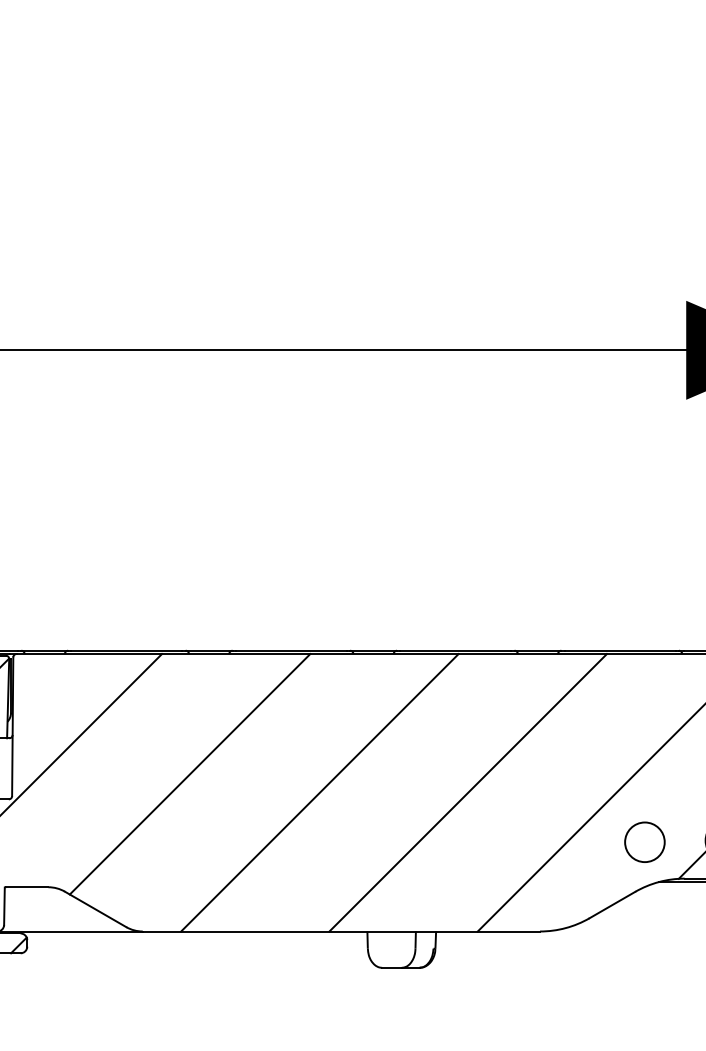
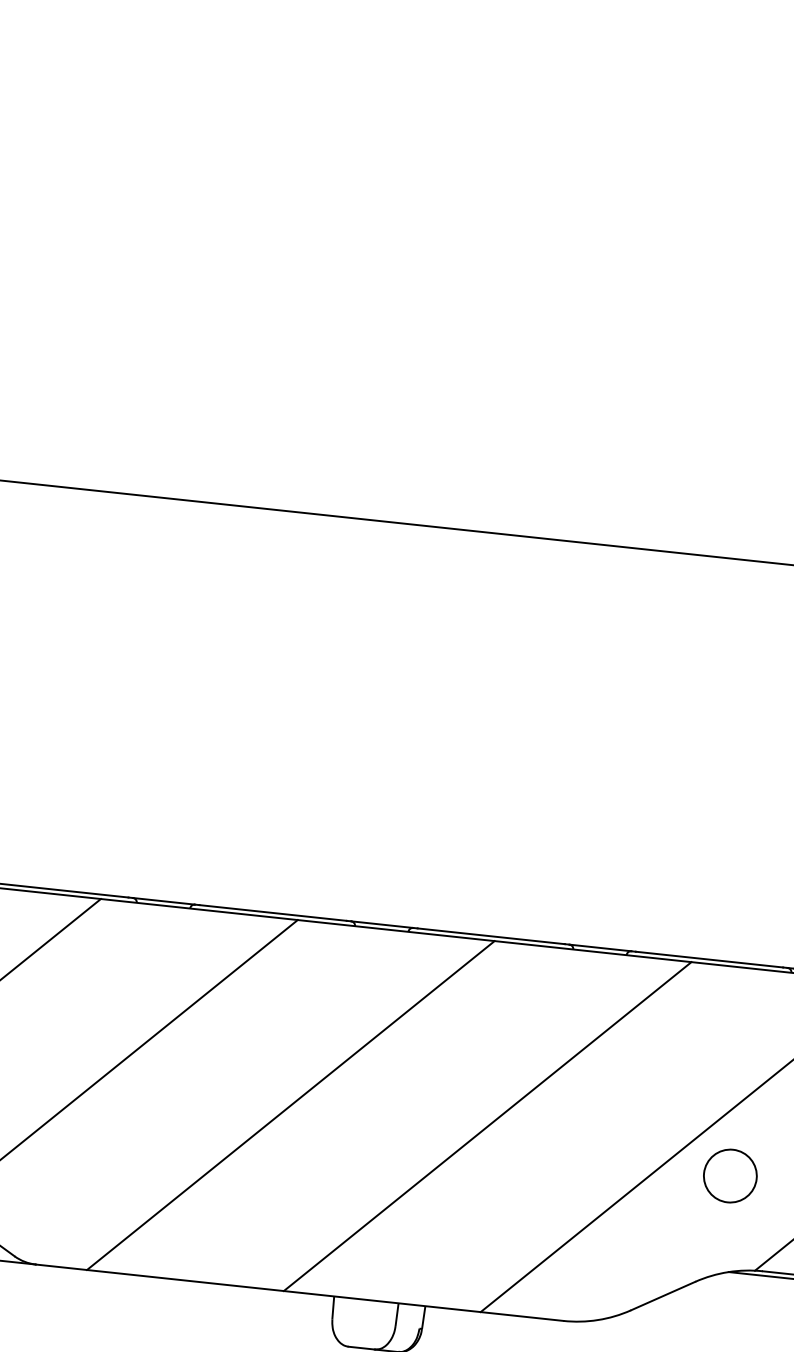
circle: (644, 841) -> (729, 1174), moved

